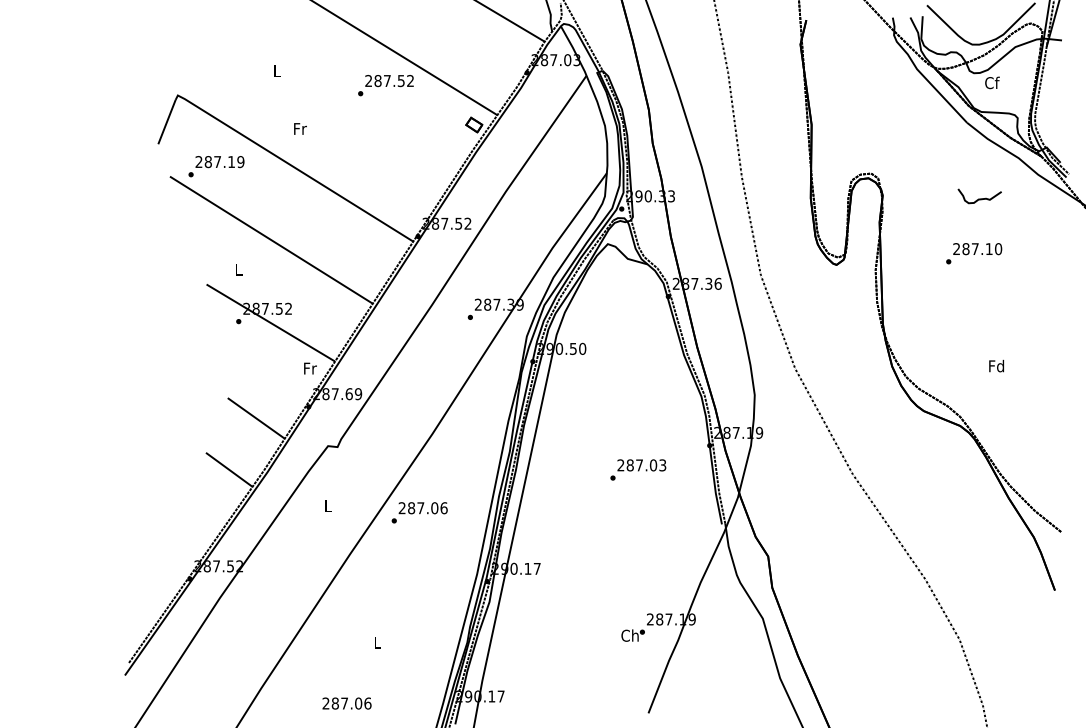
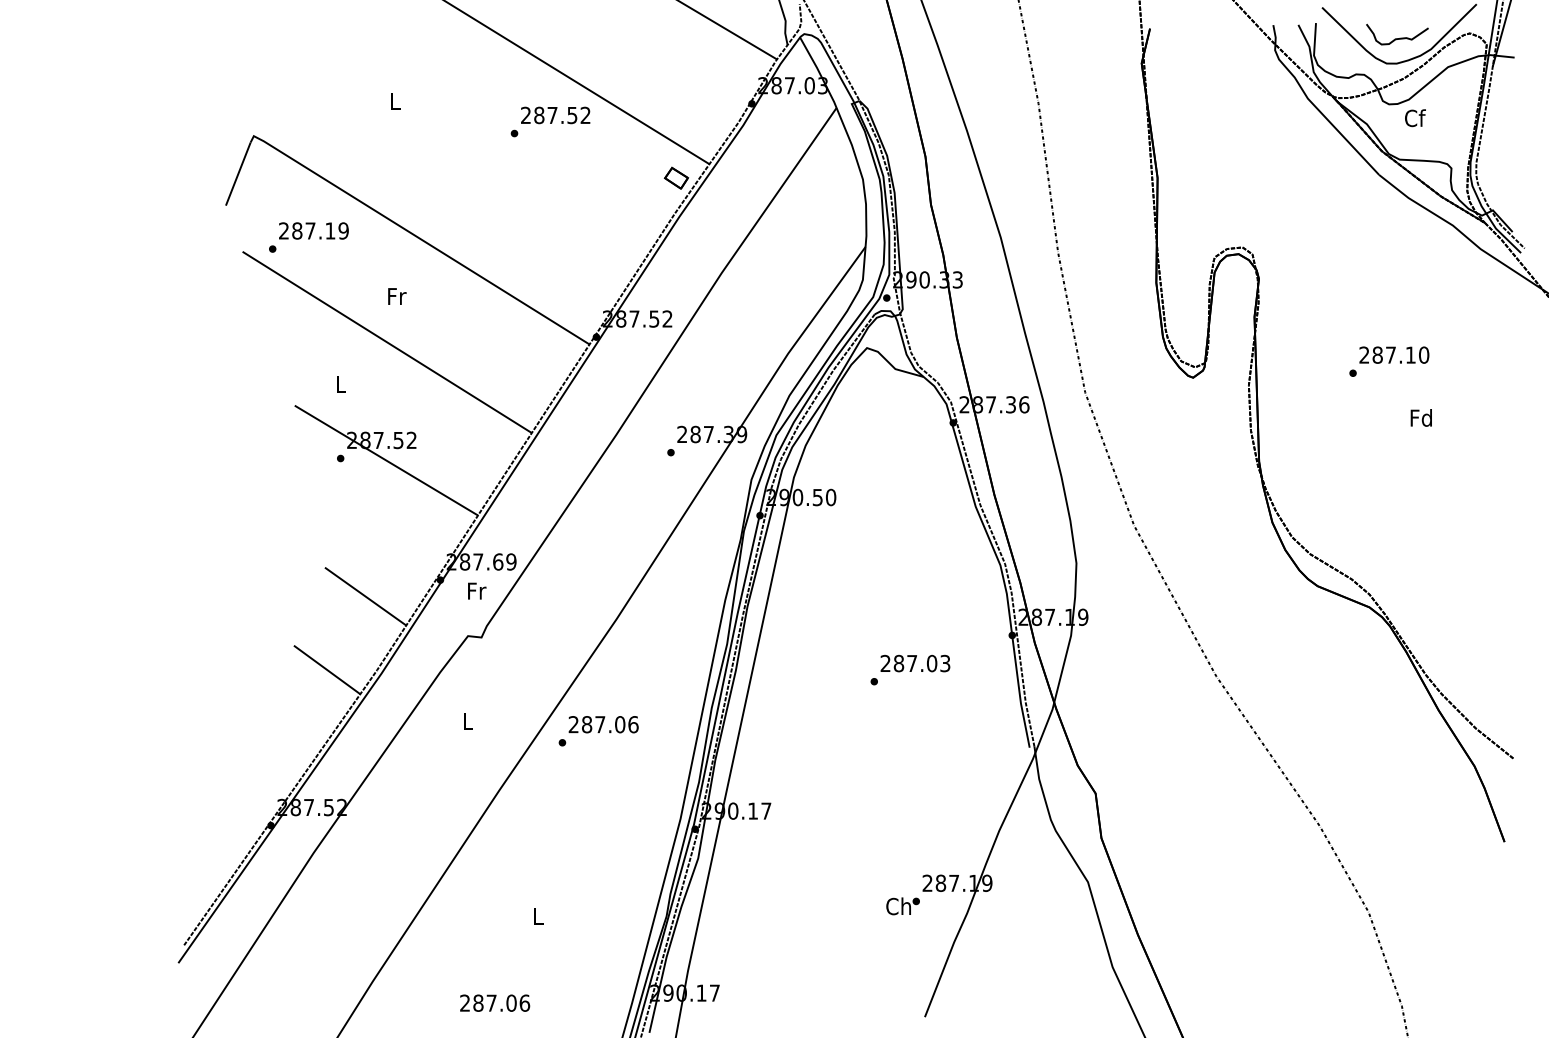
text: (300, 128) -> (397, 295), moved
curve: (979, 198) -> (1396, 37), moved
text: (996, 365) -> (1421, 417), moved
text: (310, 368) -> (477, 591), moved

